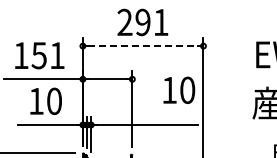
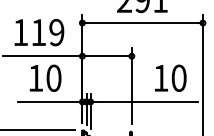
line: (143, 46) -> (142, 23), dashed -> solid
text: (47, 55) -> (46, 32), 151 -> 119
text: (179, 89) -> (170, 77), moved

